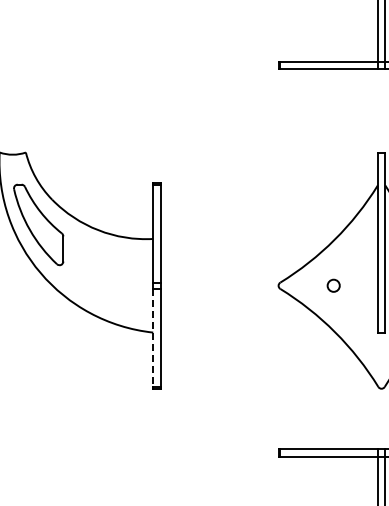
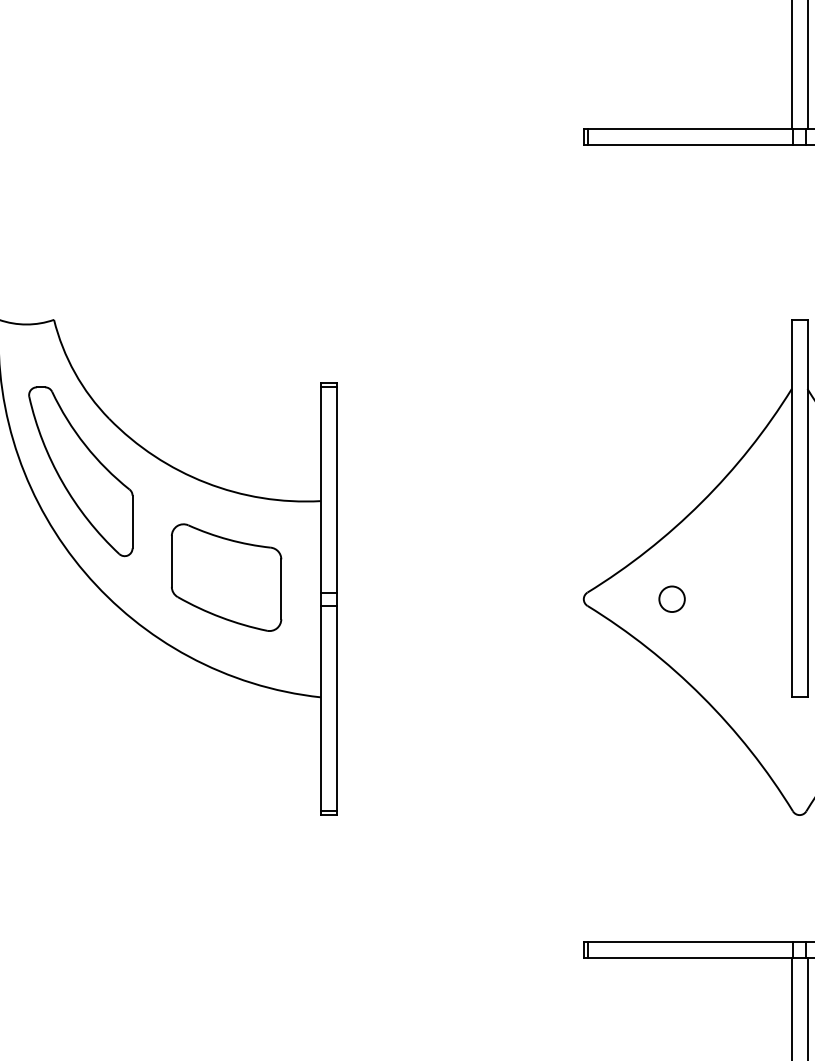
part: (108, 275) -> (227, 577), added
circle: (333, 285) -> (671, 598), moved
line: (153, 338) -> (321, 709), dashed -> solid

